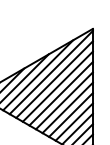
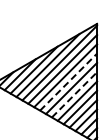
line: (61, 93) -> (68, 81), solid -> dashed
line: (67, 107) -> (74, 94), solid -> dashed

